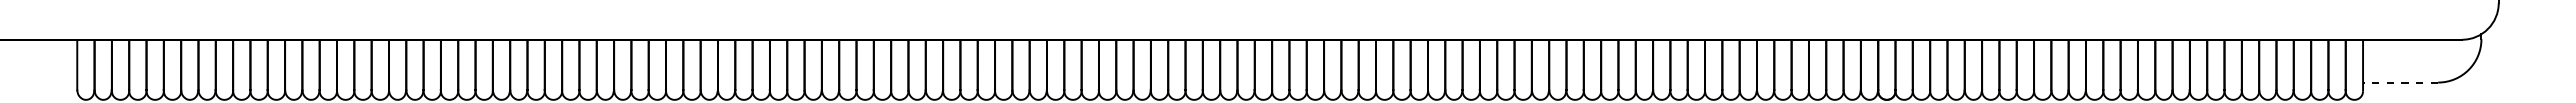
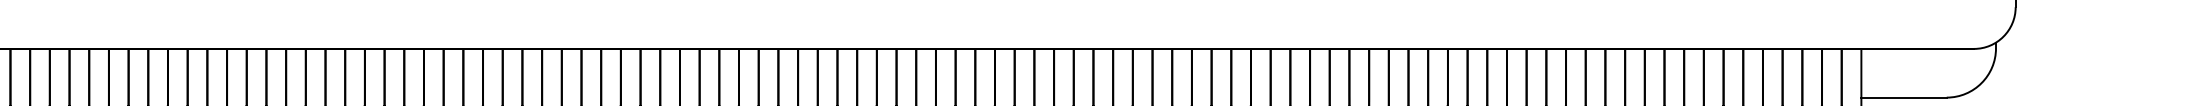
line: (2400, 82) -> (1903, 97), dashed -> solid

